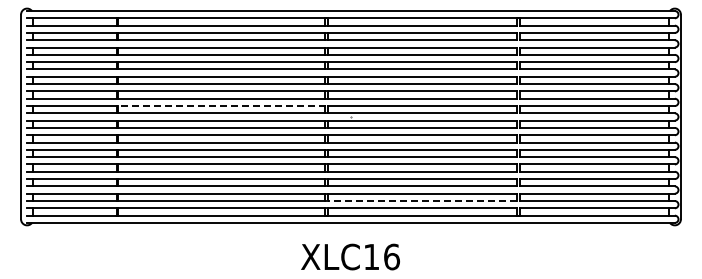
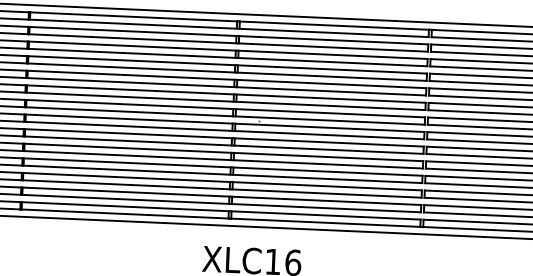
line: (221, 106) -> (129, 104), dashed -> solid
line: (422, 201) -> (326, 208), dashed -> solid

